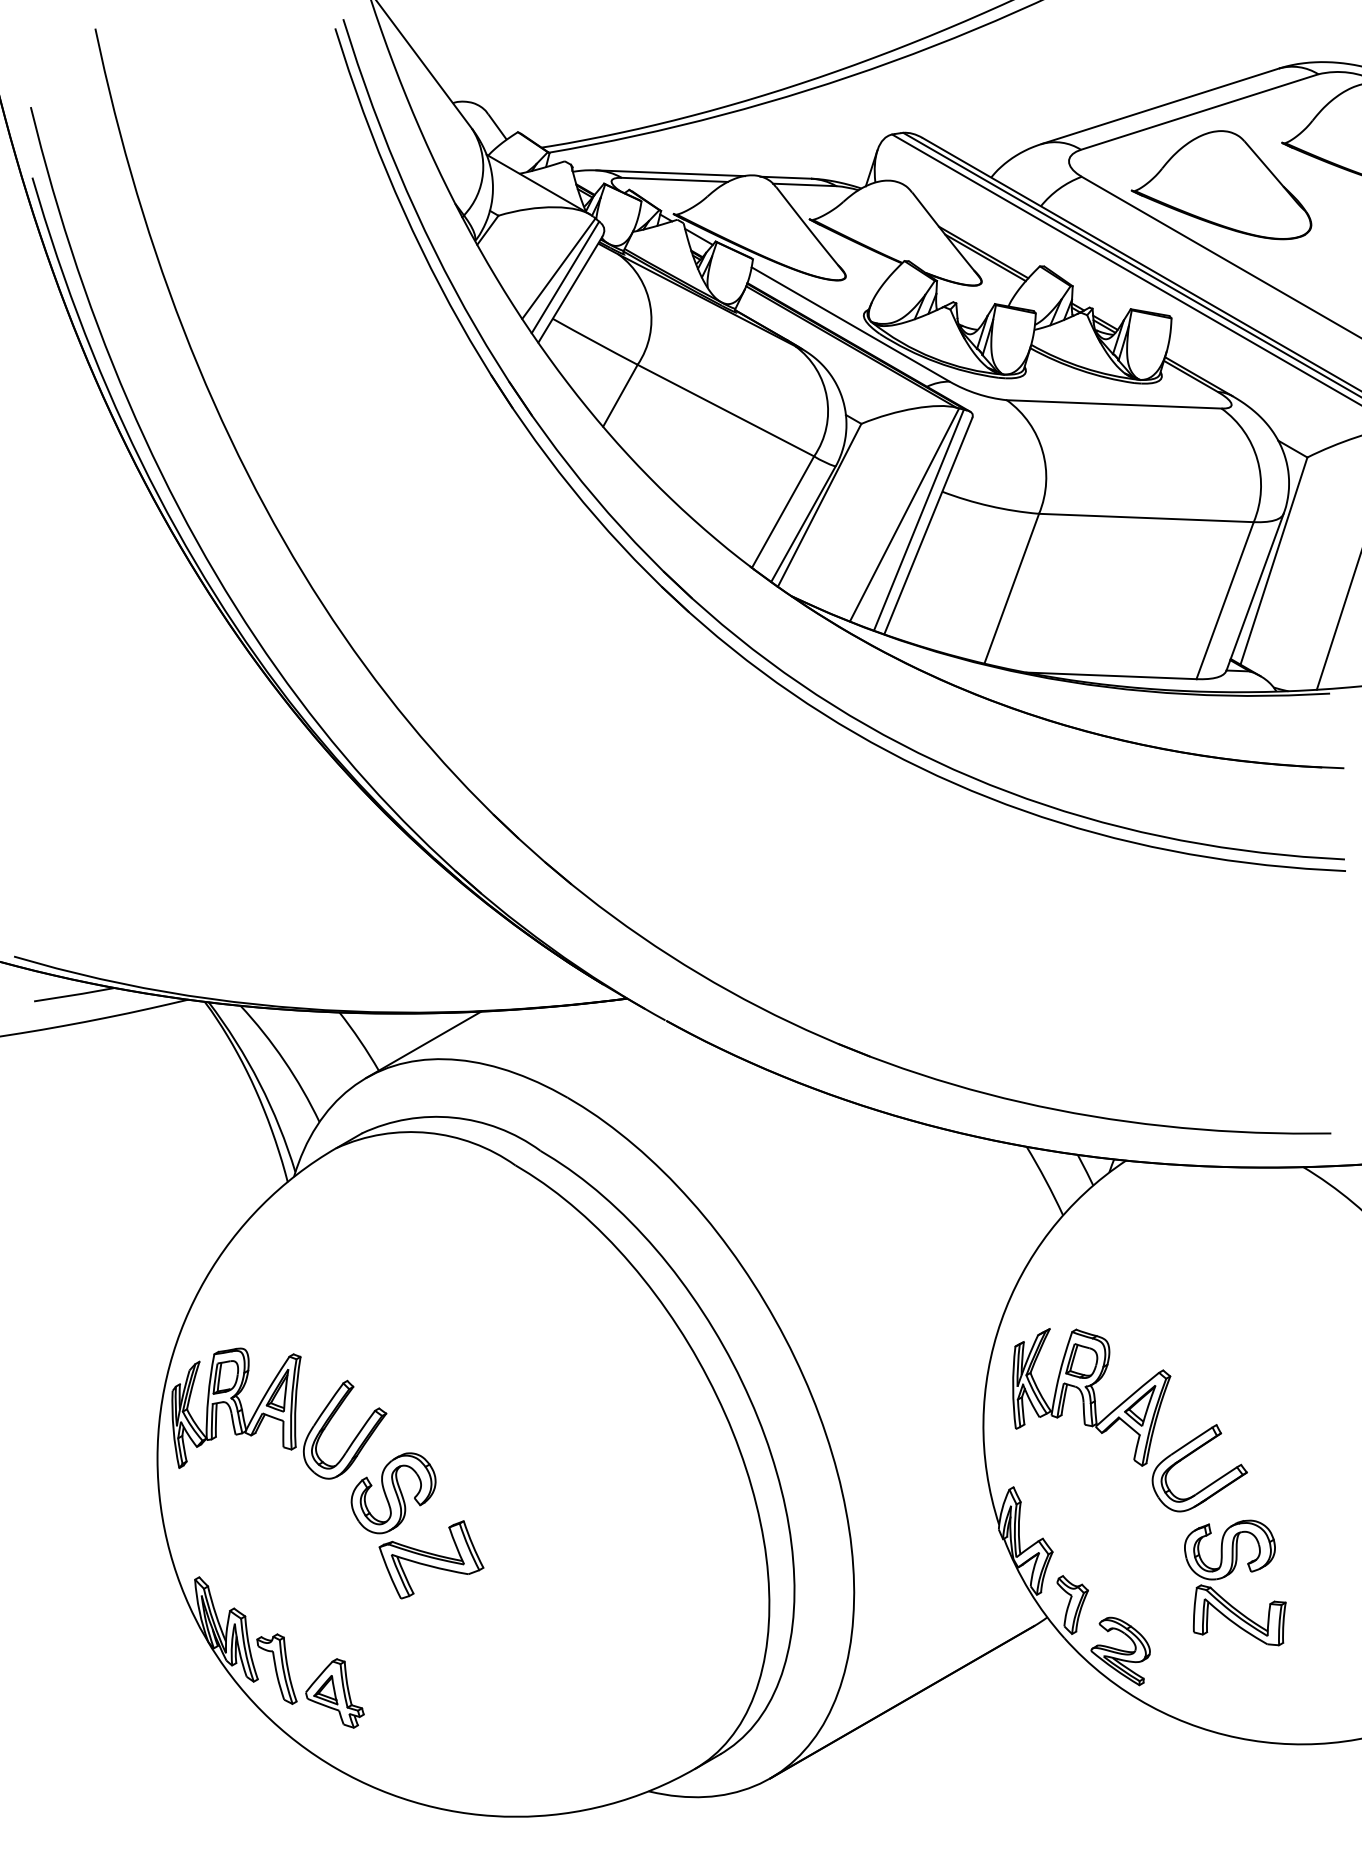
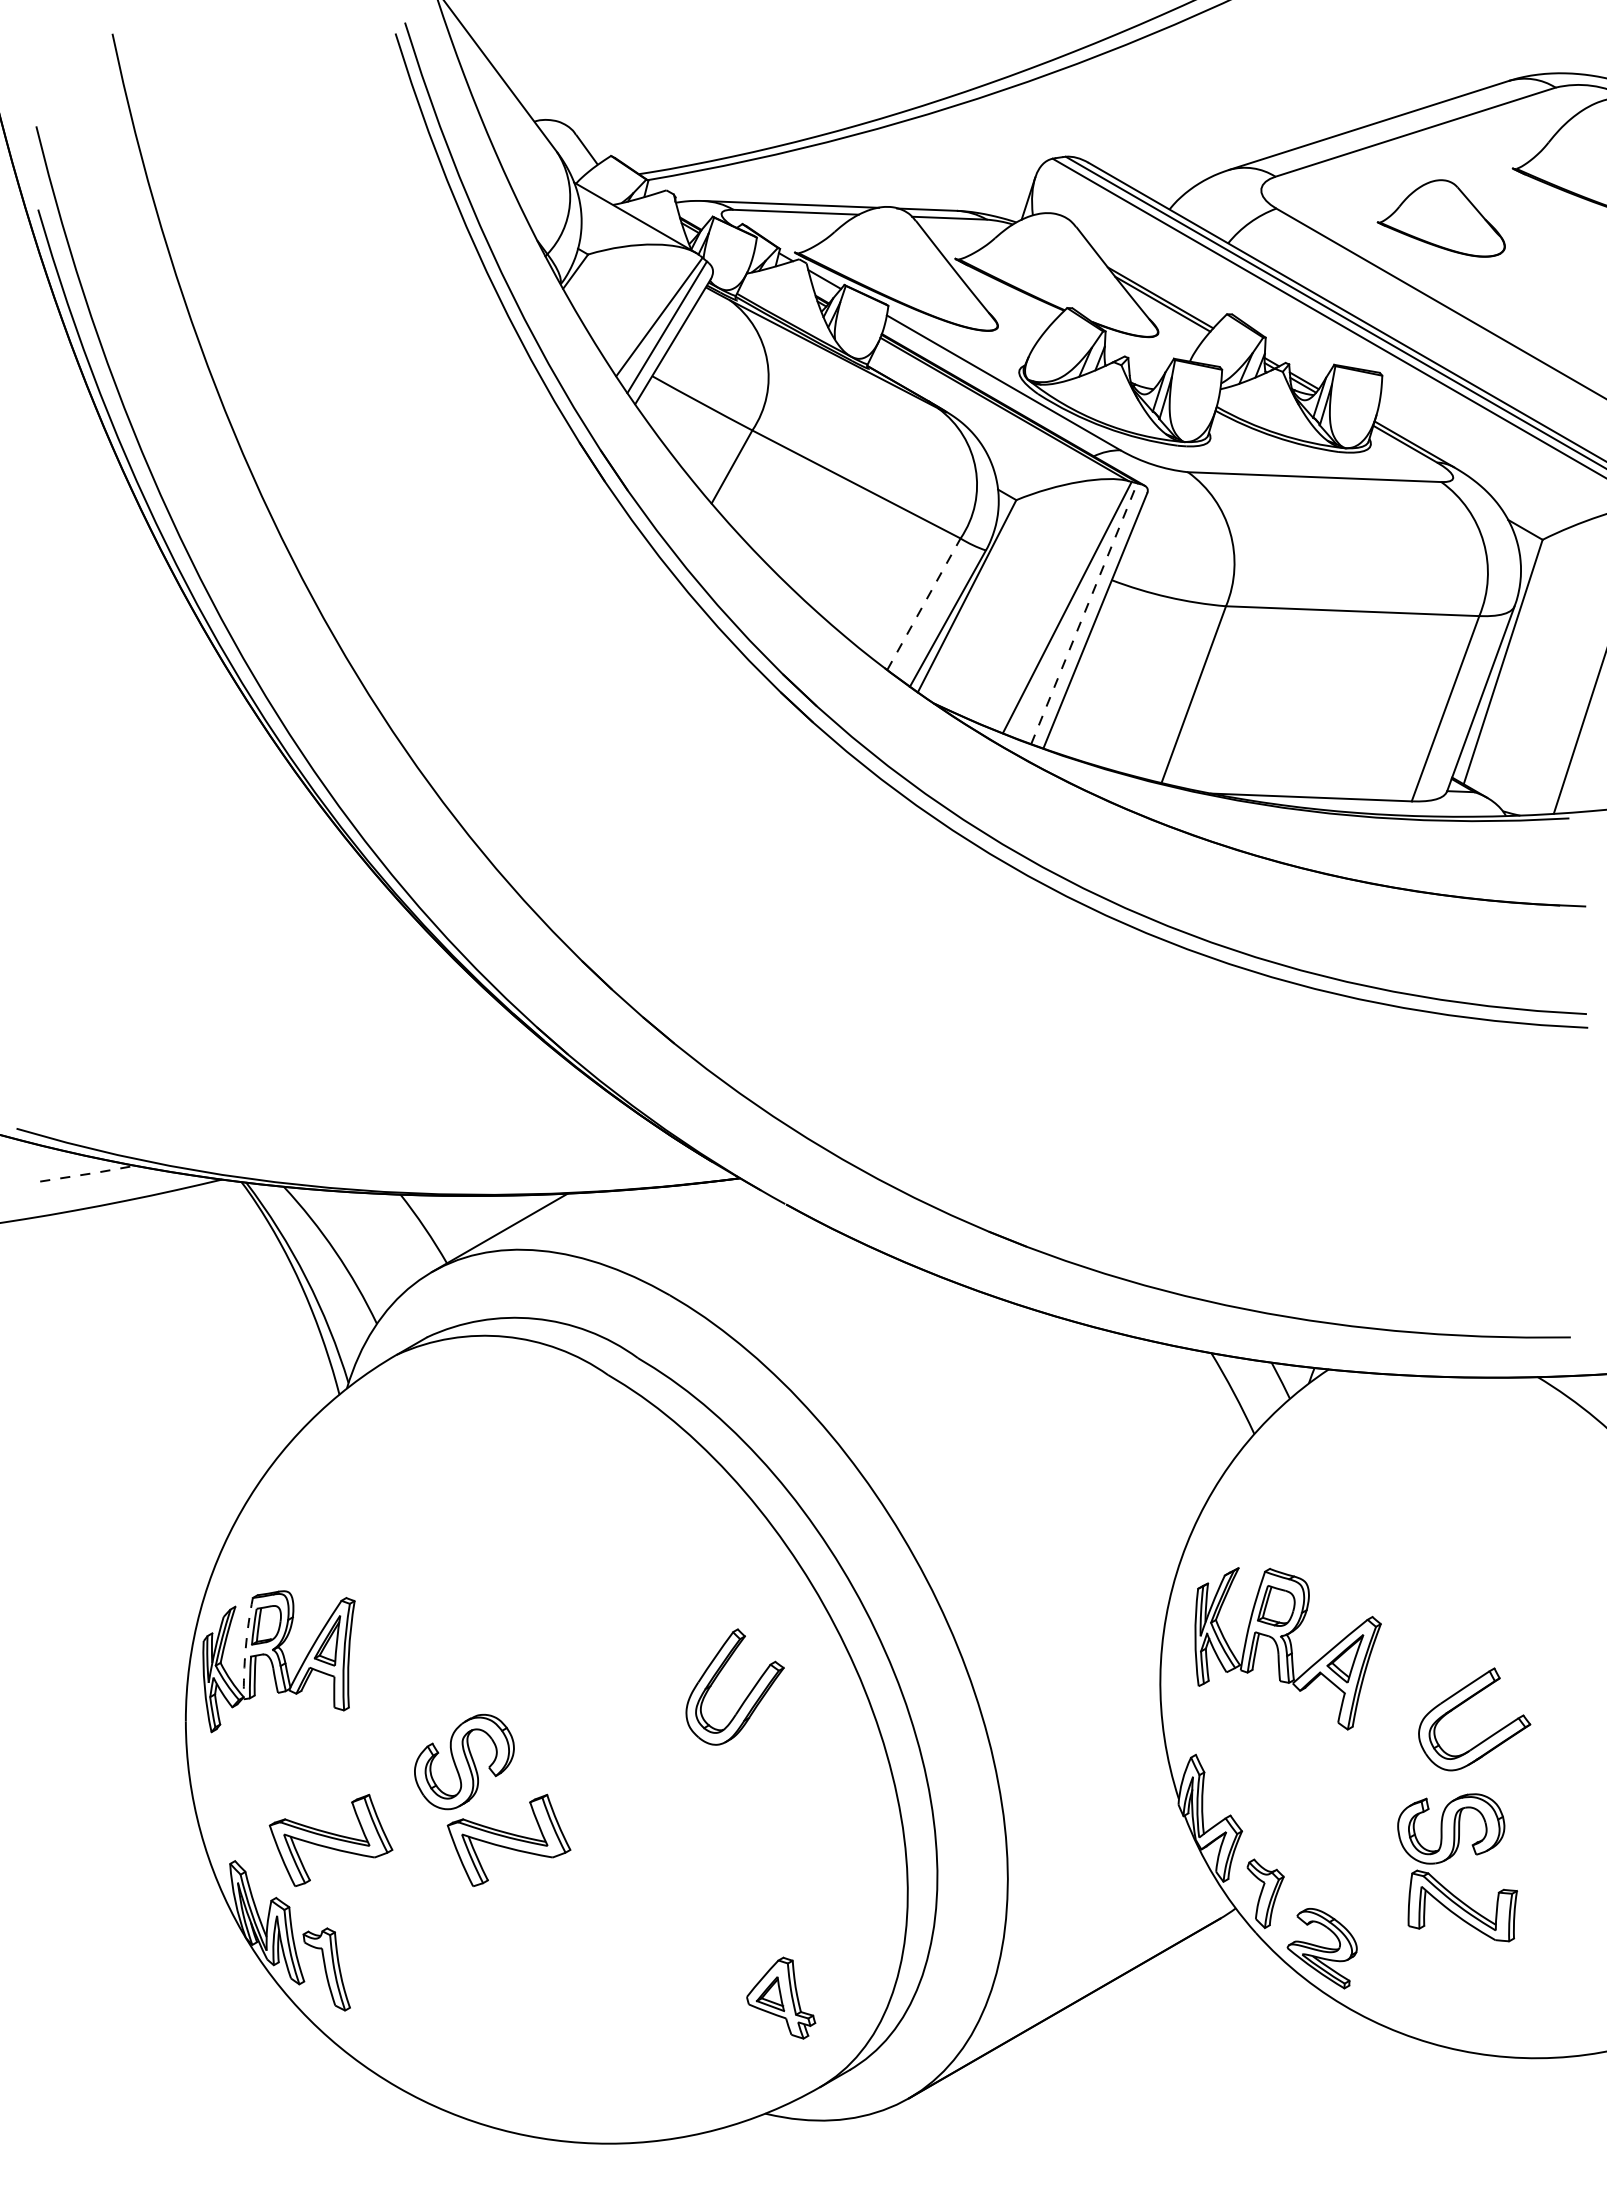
part: (1221, 185) -> (1441, 218), size x0.6
line: (783, 511) -> (924, 603), solid -> dashed
line: (919, 519) -> (1084, 613), solid -> dashed
line: (74, 995) -> (87, 1174), solid -> dashed
arc: (208, 1397) -> (245, 1648), solid -> dashed
part: (354, 1437) -> (746, 1696), moved
part: (1189, 1455) -> (1462, 1704), moved
part: (280, 1558) -> (330, 1839), added
part: (335, 1692) -> (781, 1997), moved

